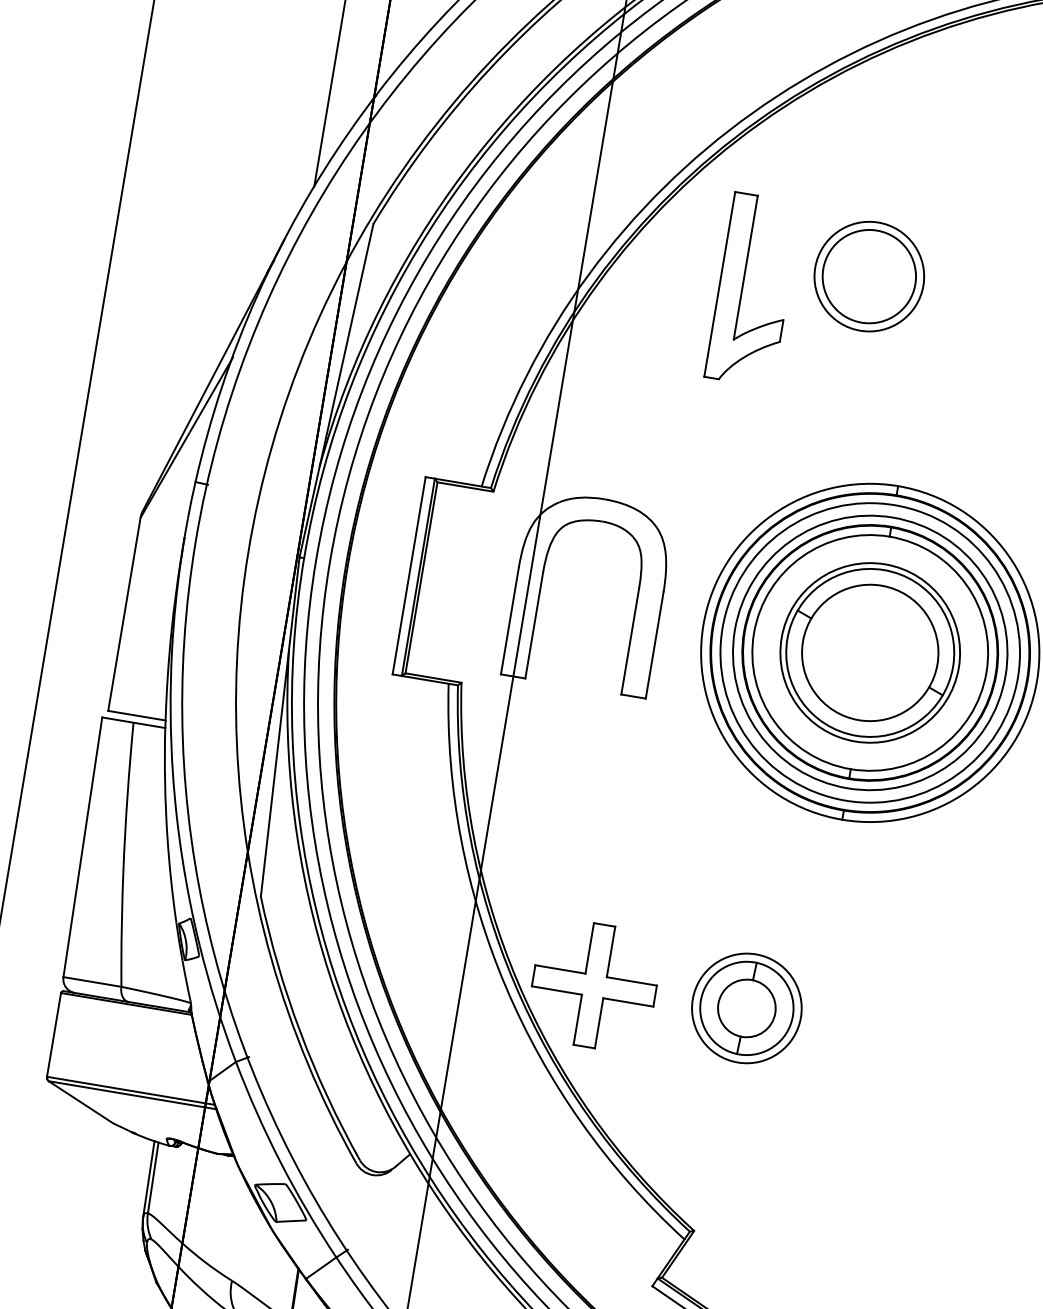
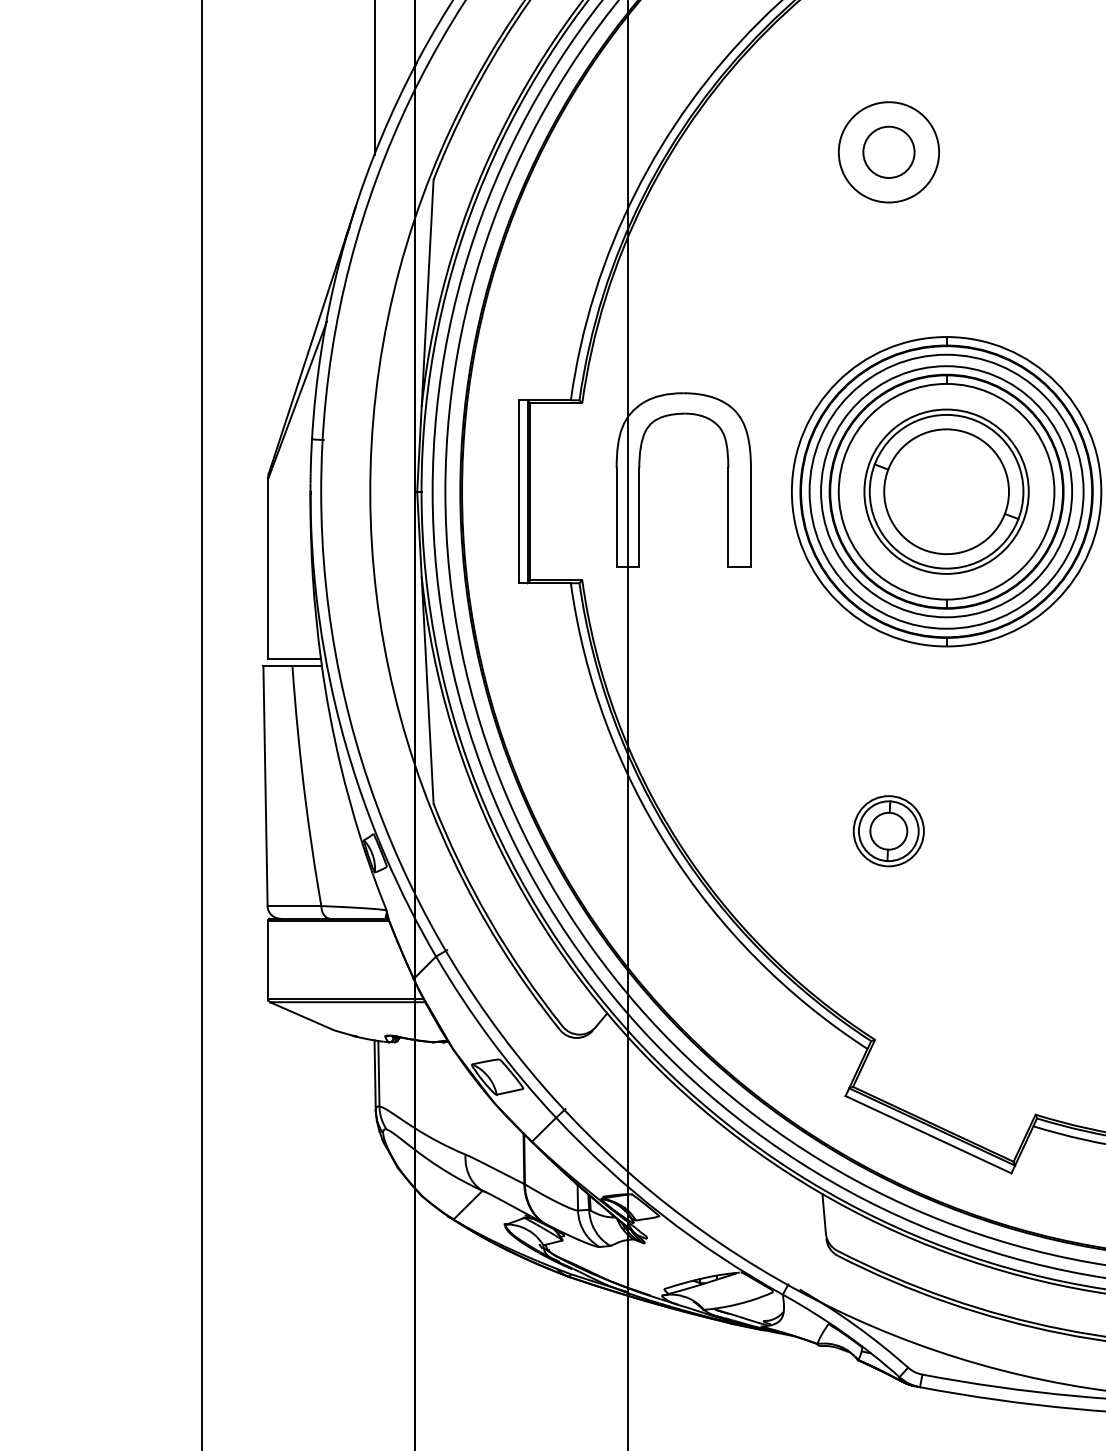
circle: (868, 276) -> (888, 152), size x0.6
part: (742, 287) -> (776, 181), removed
part: (593, 985) -> (747, 833), removed
part: (746, 1008) -> (888, 831), size x0.7

